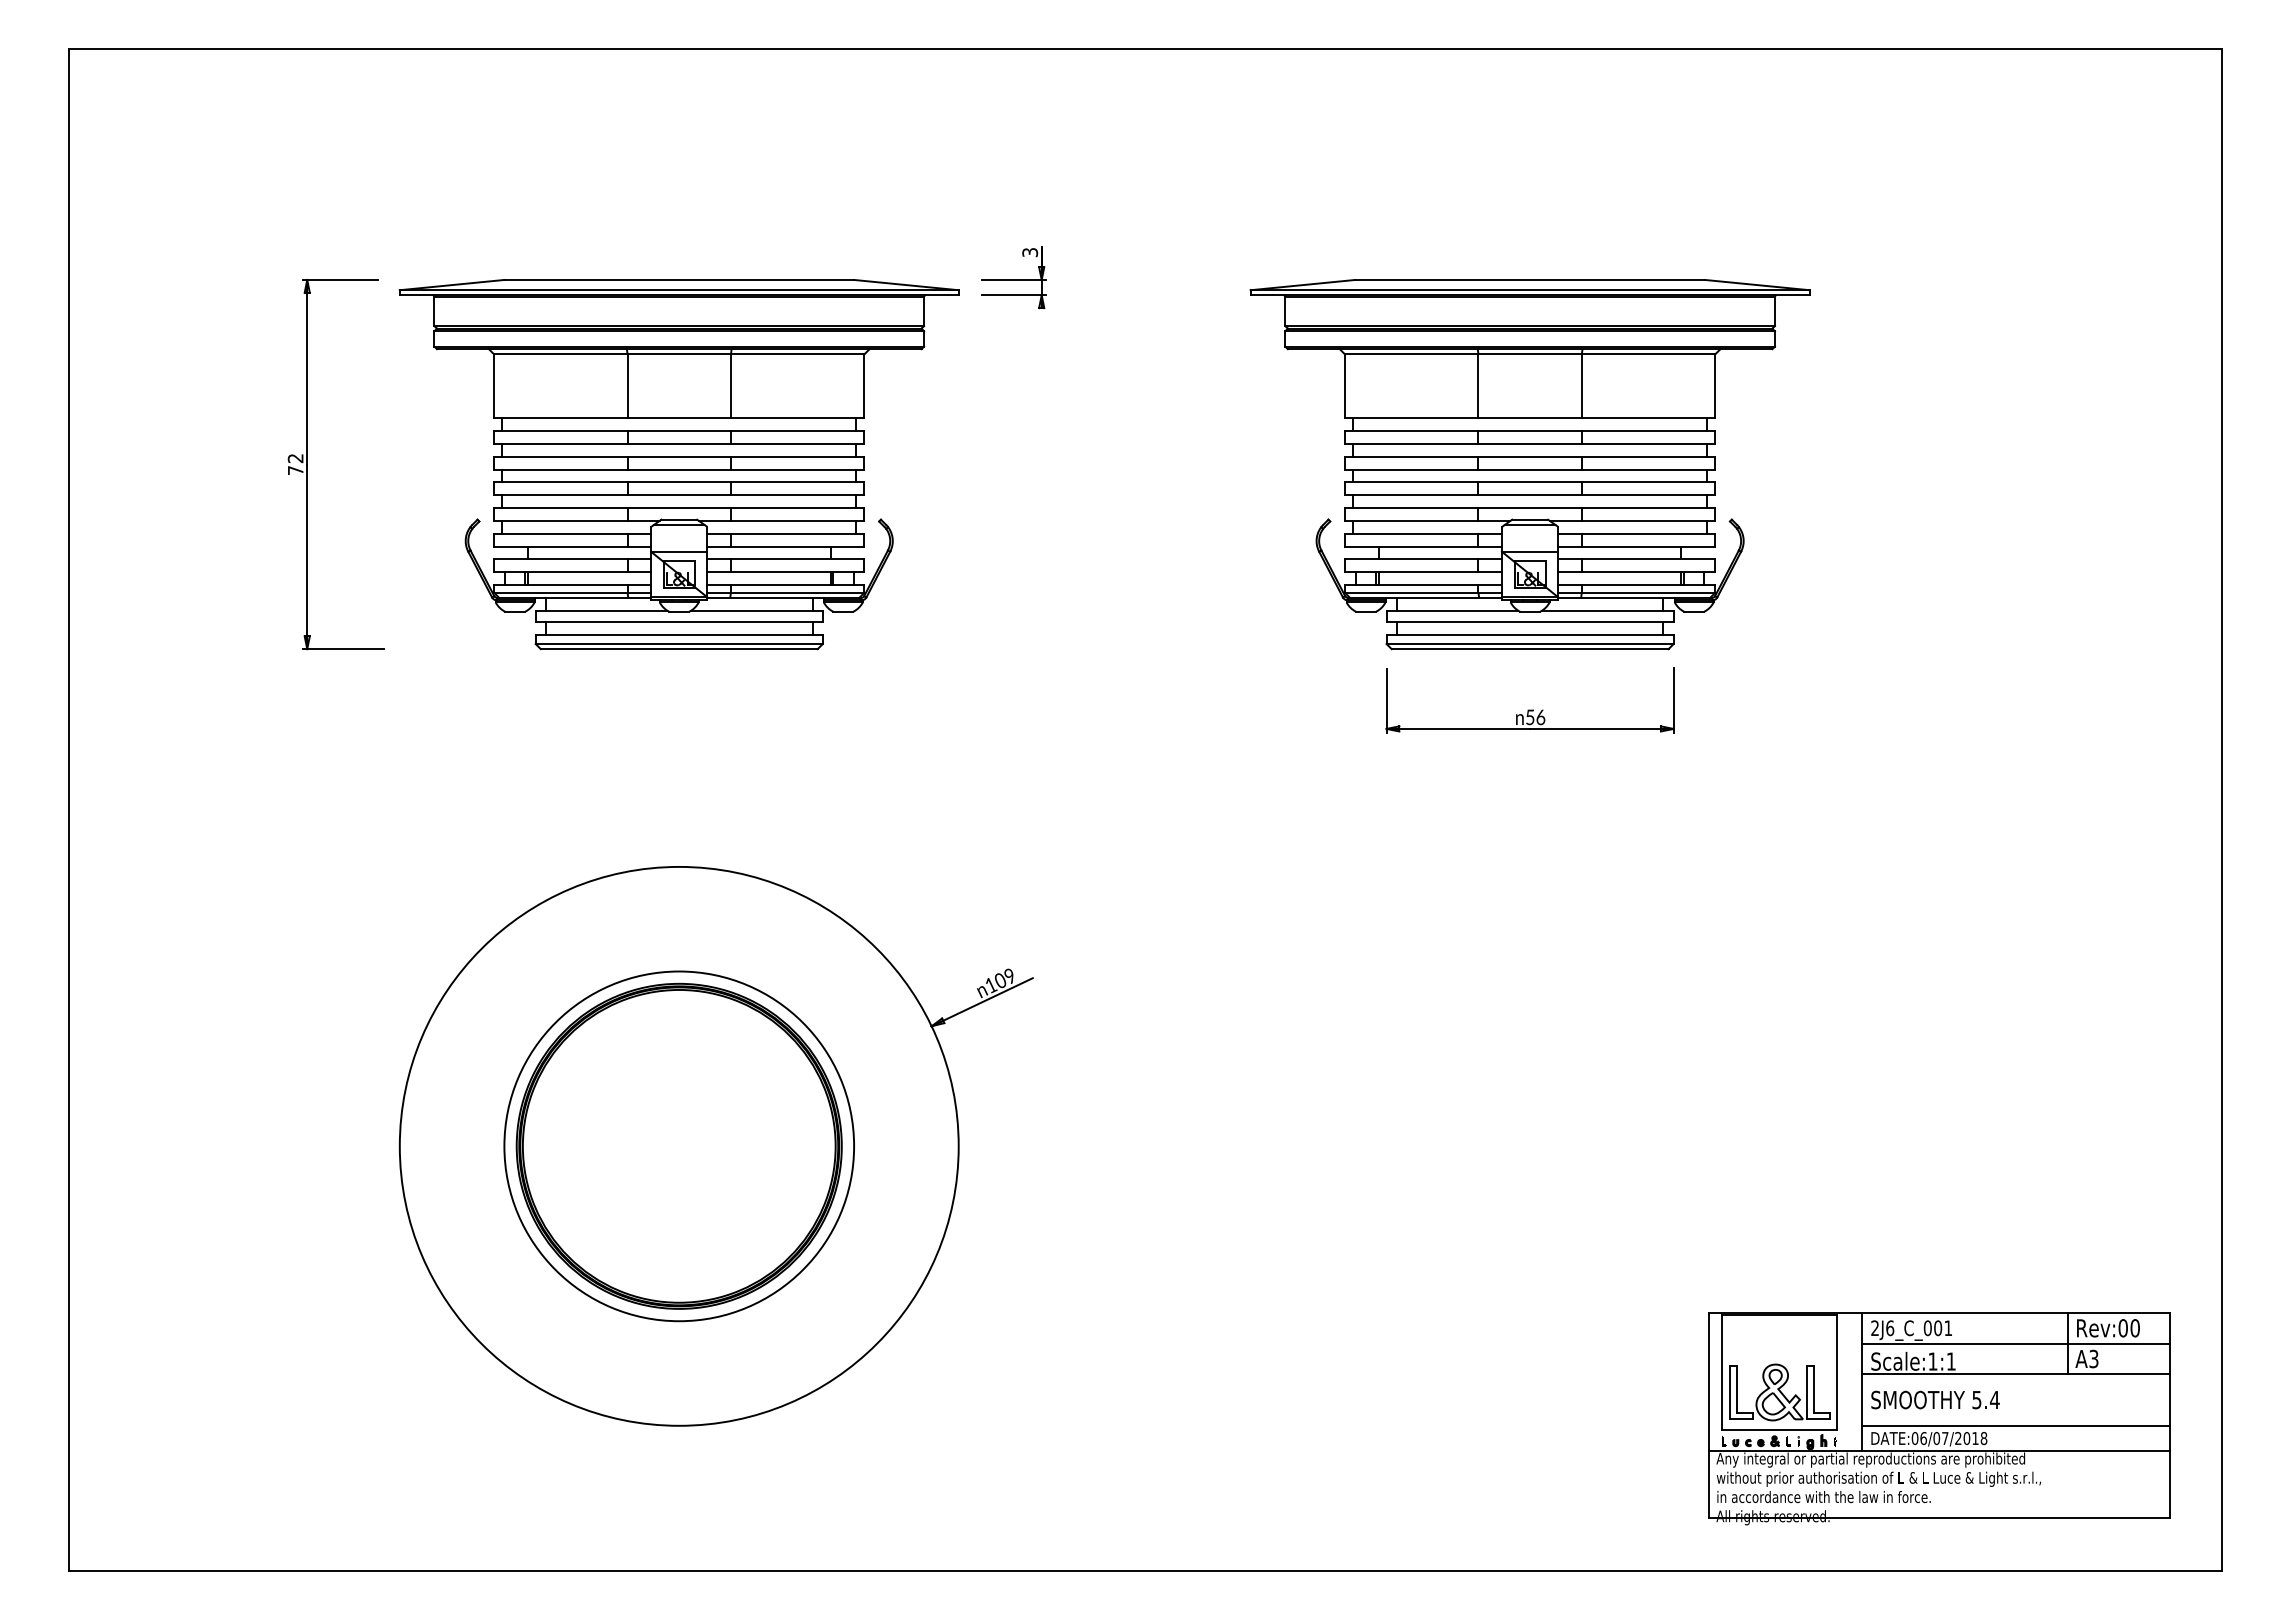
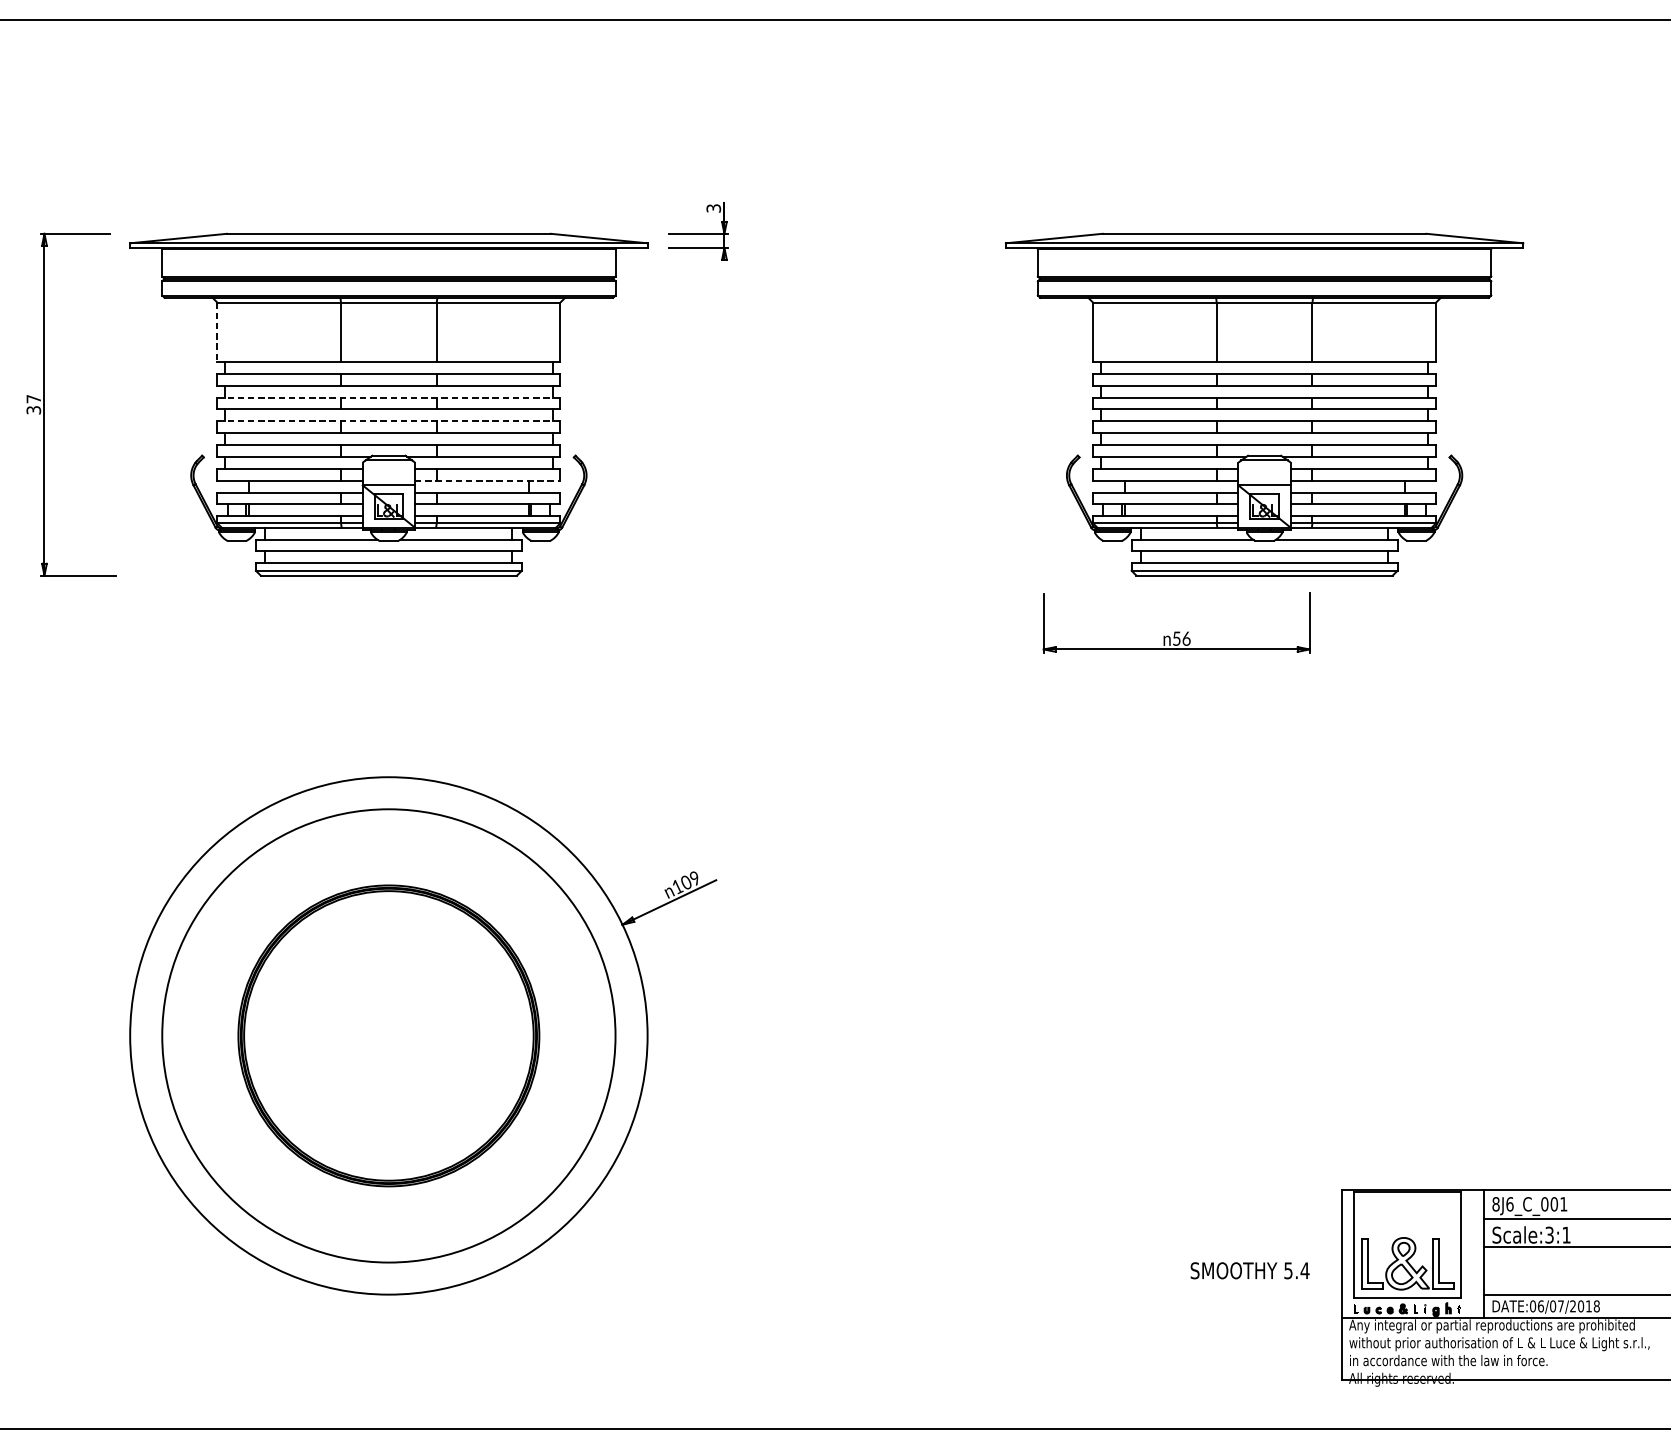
line: (494, 386) -> (217, 332), solid -> dashed
line: (679, 456) -> (389, 397), solid -> dashed
text: (295, 464) -> (33, 404), 72 -> 37
part: (1529, 464) -> (1263, 404), moved
line: (679, 482) -> (389, 421), solid -> dashed
line: (785, 546) -> (487, 480), solid -> dashed
circle: (679, 1146) -> (389, 1036), size x1.4
text: (1875, 1328) -> (1496, 1204), 2J6_C_001 -> 8J6_C_001
text: (1932, 1361) -> (1549, 1235), Scale:1:1 -> Scale:3:1
text: (1935, 1399) -> (1250, 1270), moved

